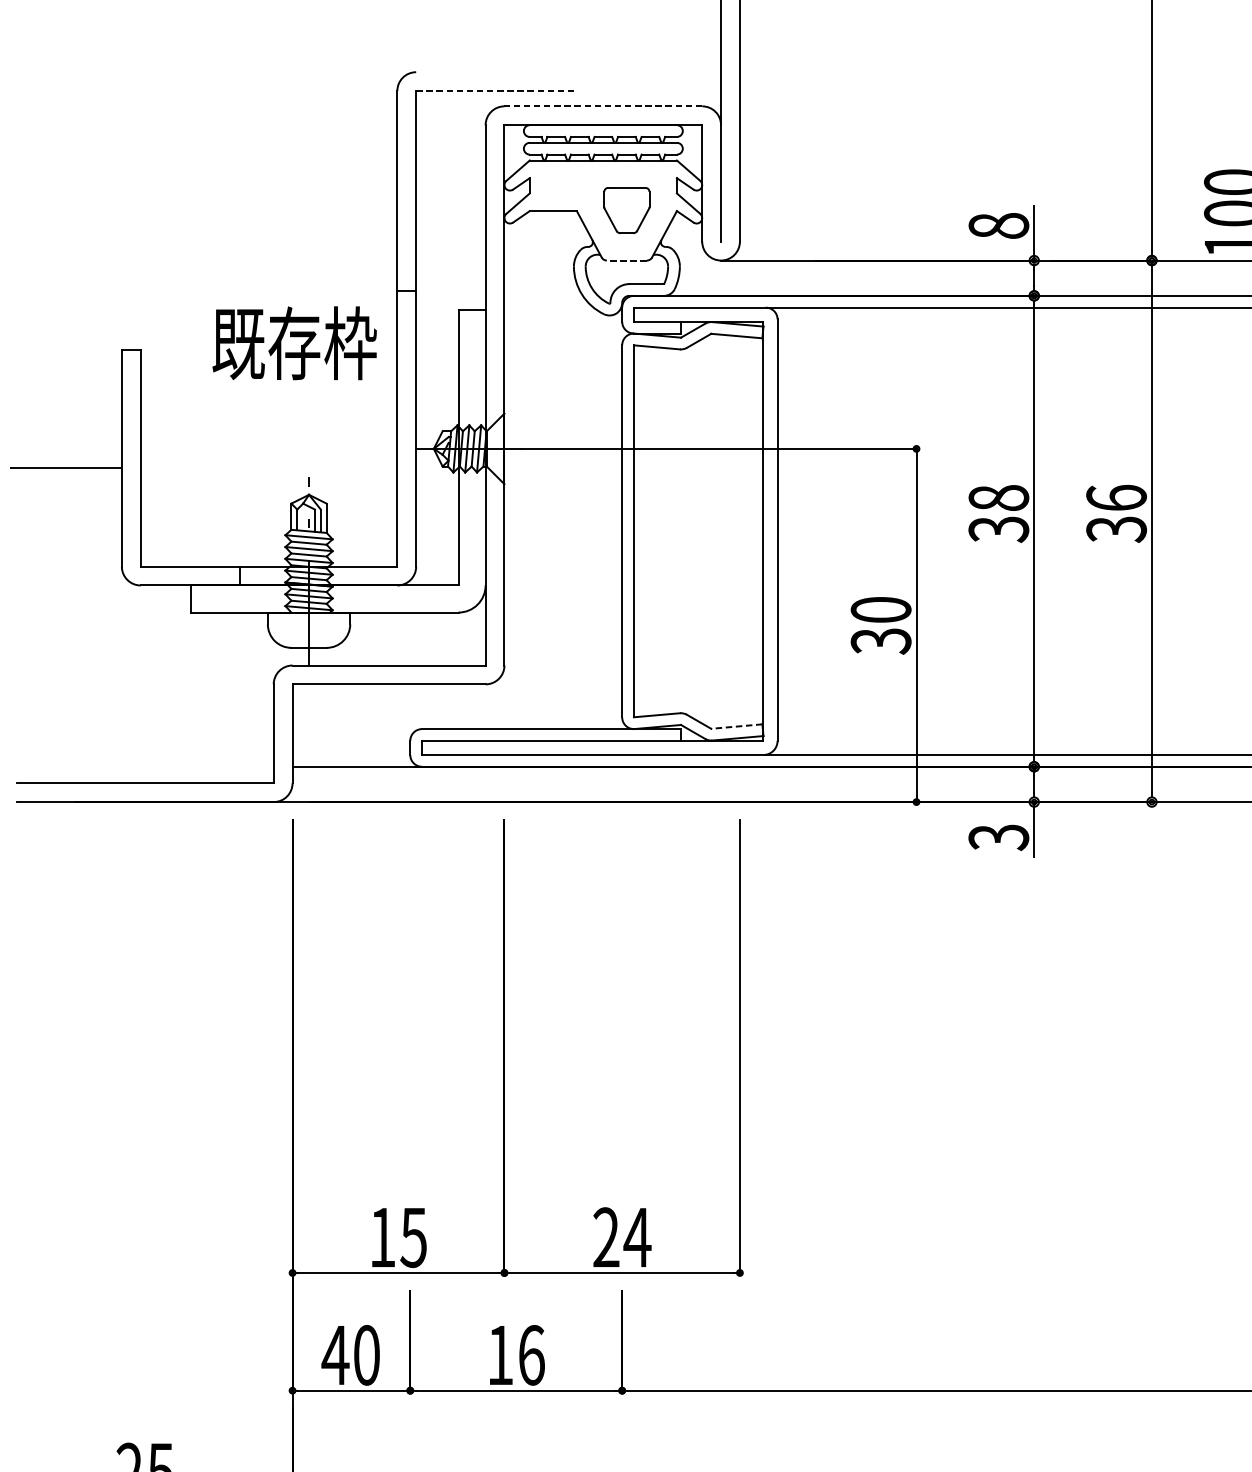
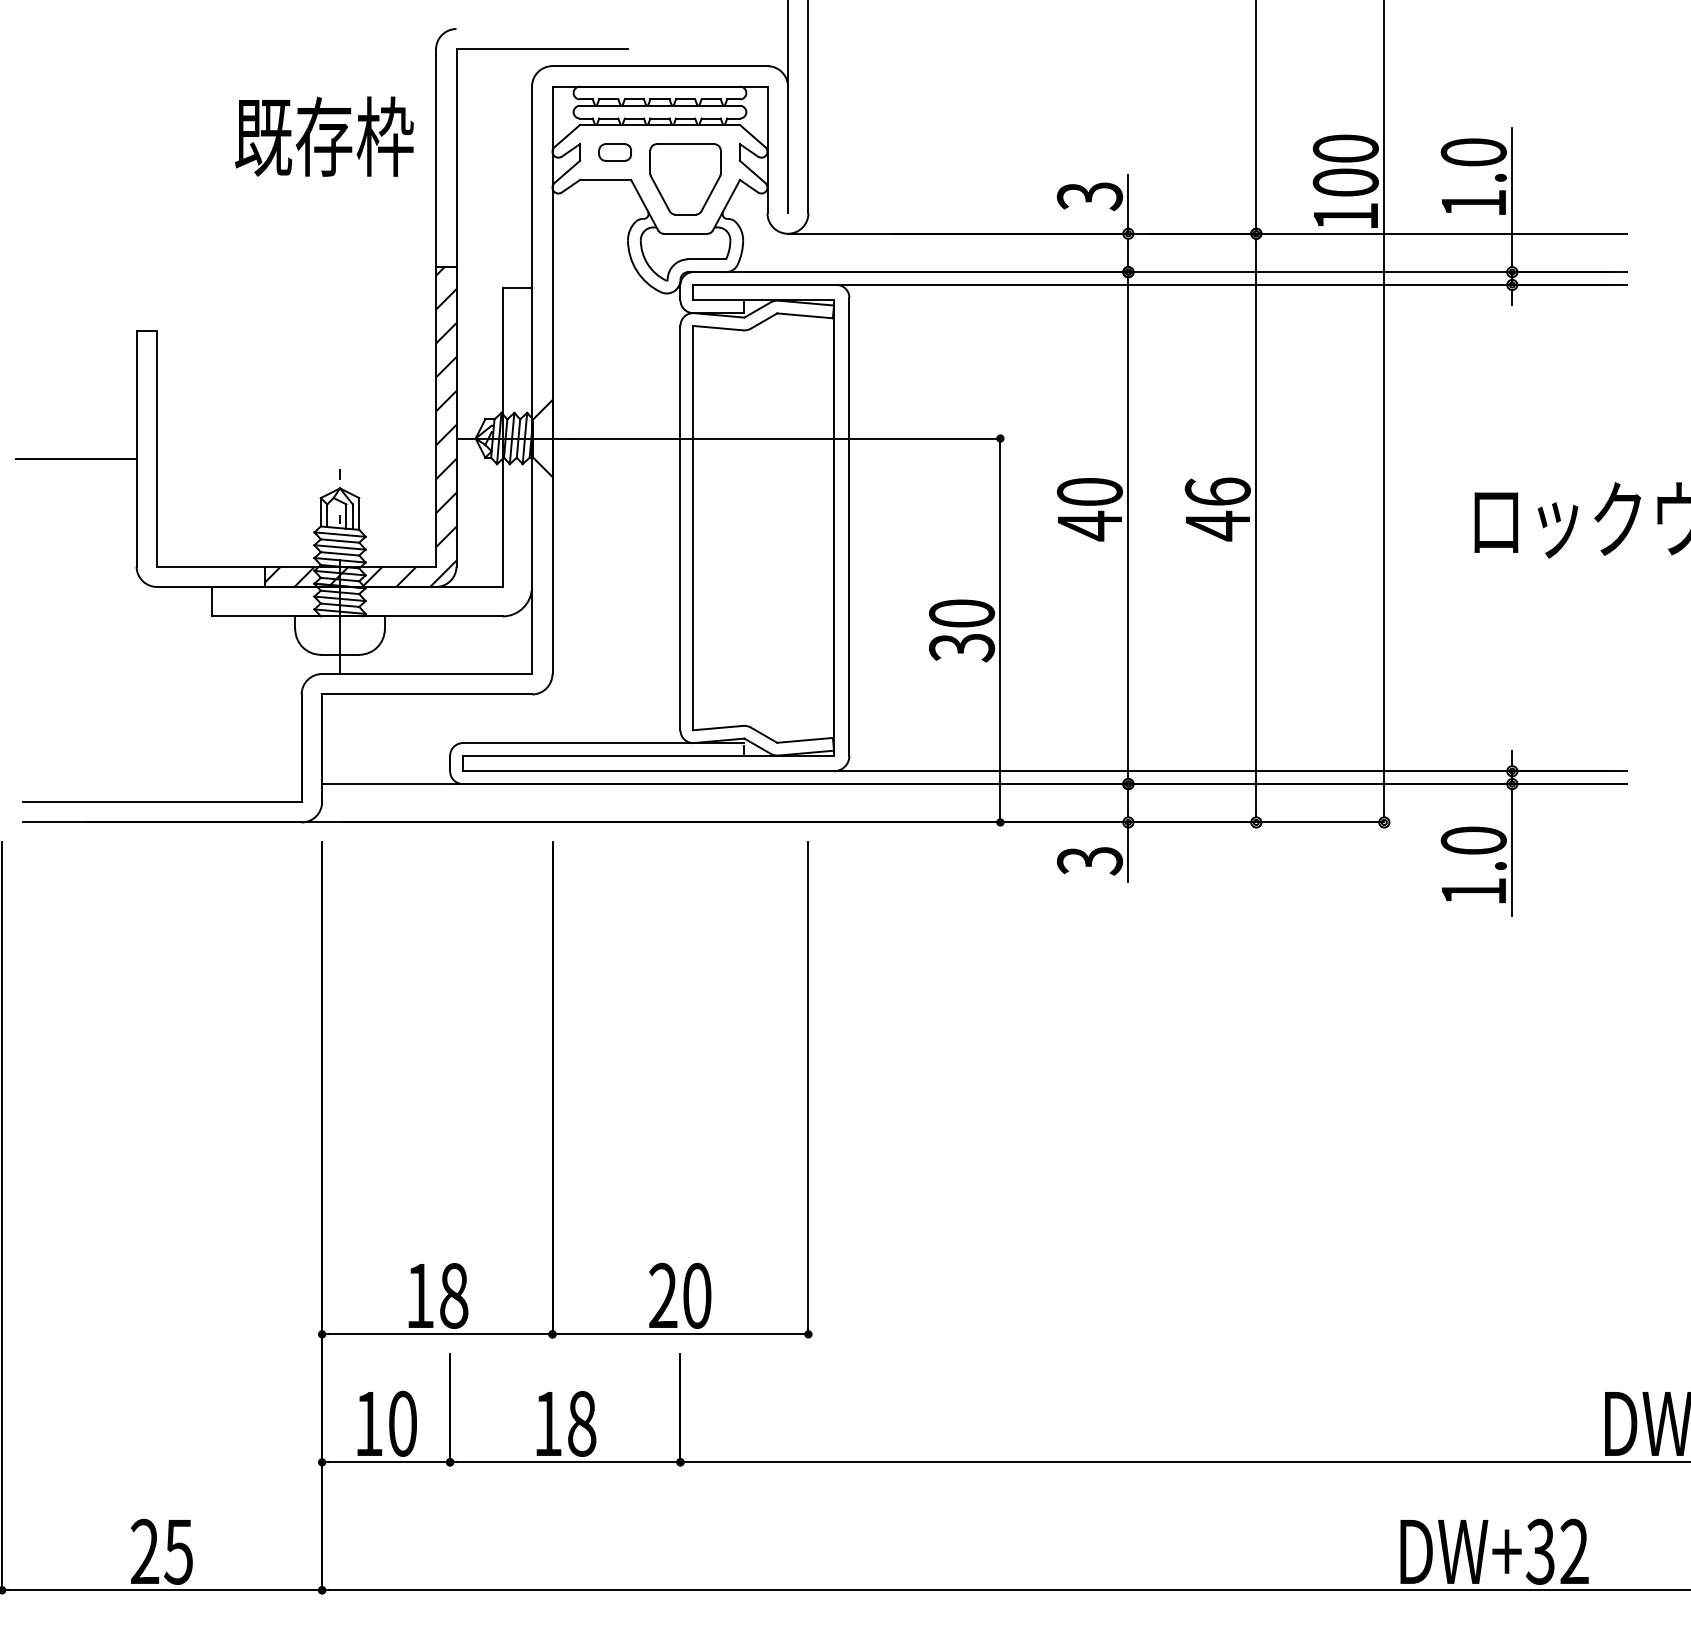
line: (495, 91) -> (542, 49), dashed -> solid
line: (602, 106) -> (659, 66), dashed -> solid
part: (561, 185) -> (614, 152), added
part: (626, 210) -> (685, 179), size x1.43
text: (998, 226) -> (1089, 196), 8 -> 3
line: (626, 260) -> (685, 233), dashed -> solid
text: (294, 343) -> (324, 136), moved
hatch: (327, 437) -> (360, 426), added
text: (998, 514) -> (1089, 509), 38 -> 40
text: (1116, 528) -> (1217, 525), 36 -> 46
line: (737, 726) -> (805, 740), dashed -> solid
text: (413, 1237) -> (453, 1295), 15 -> 18
text: (636, 1237) -> (696, 1295), 24 -> 20
text: (335, 1354) -> (368, 1423), 40 -> 10
text: (532, 1354) -> (582, 1423), 16 -> 18

